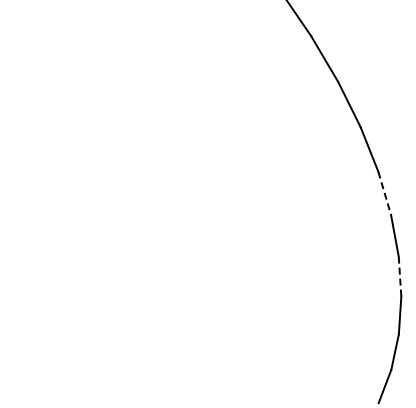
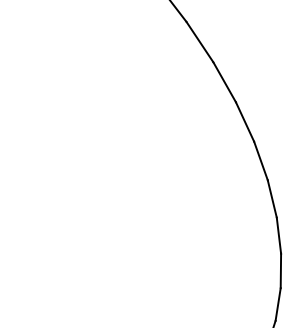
line: (384, 193) -> (260, 161), dashed -> solid
line: (400, 276) -> (279, 235), dashed -> solid

